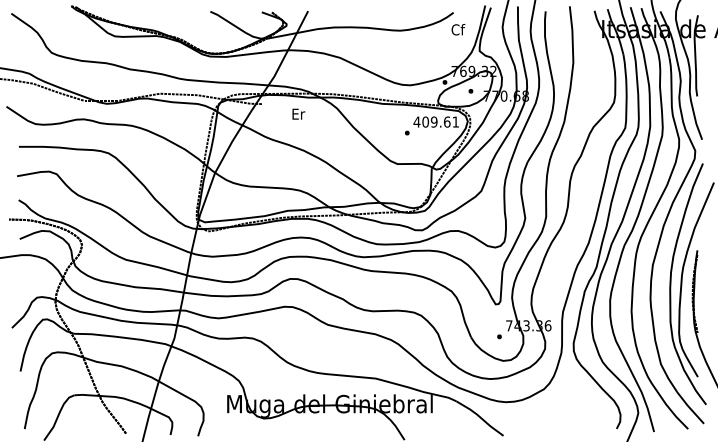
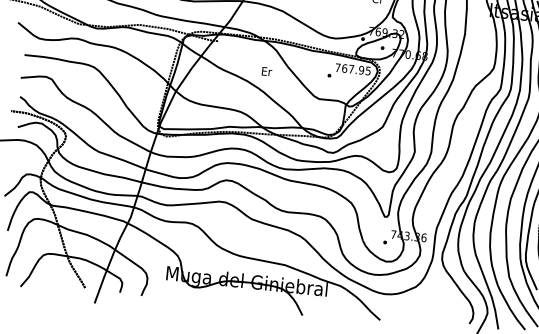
text: (298, 113) -> (266, 71), moved
text: (435, 121) -> (352, 68), 409.61 -> 767.95

